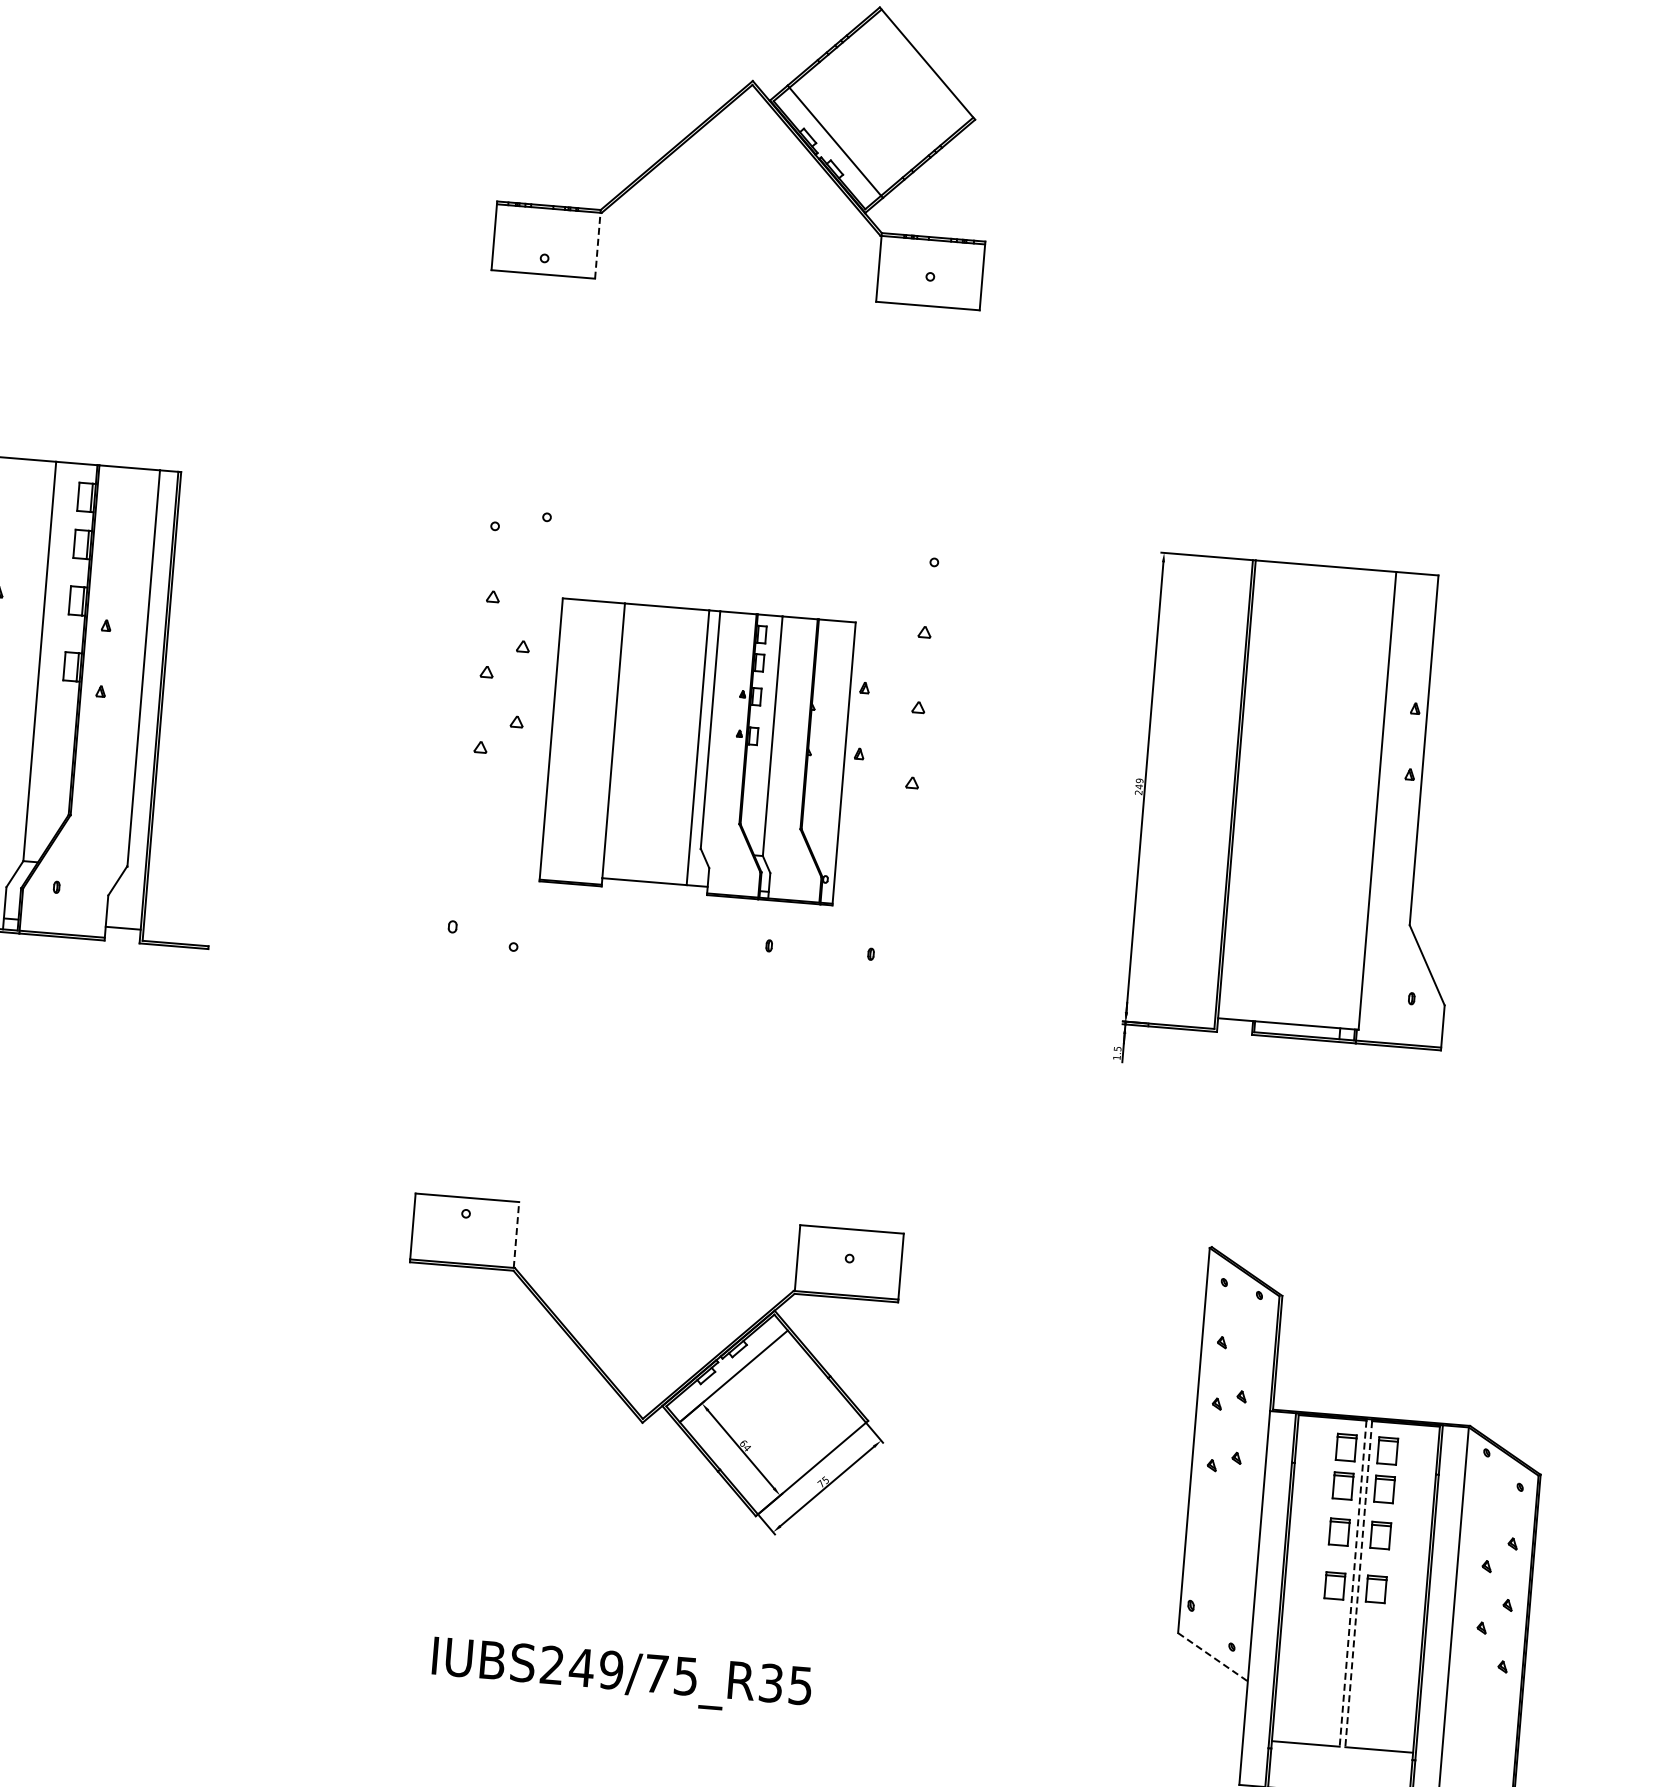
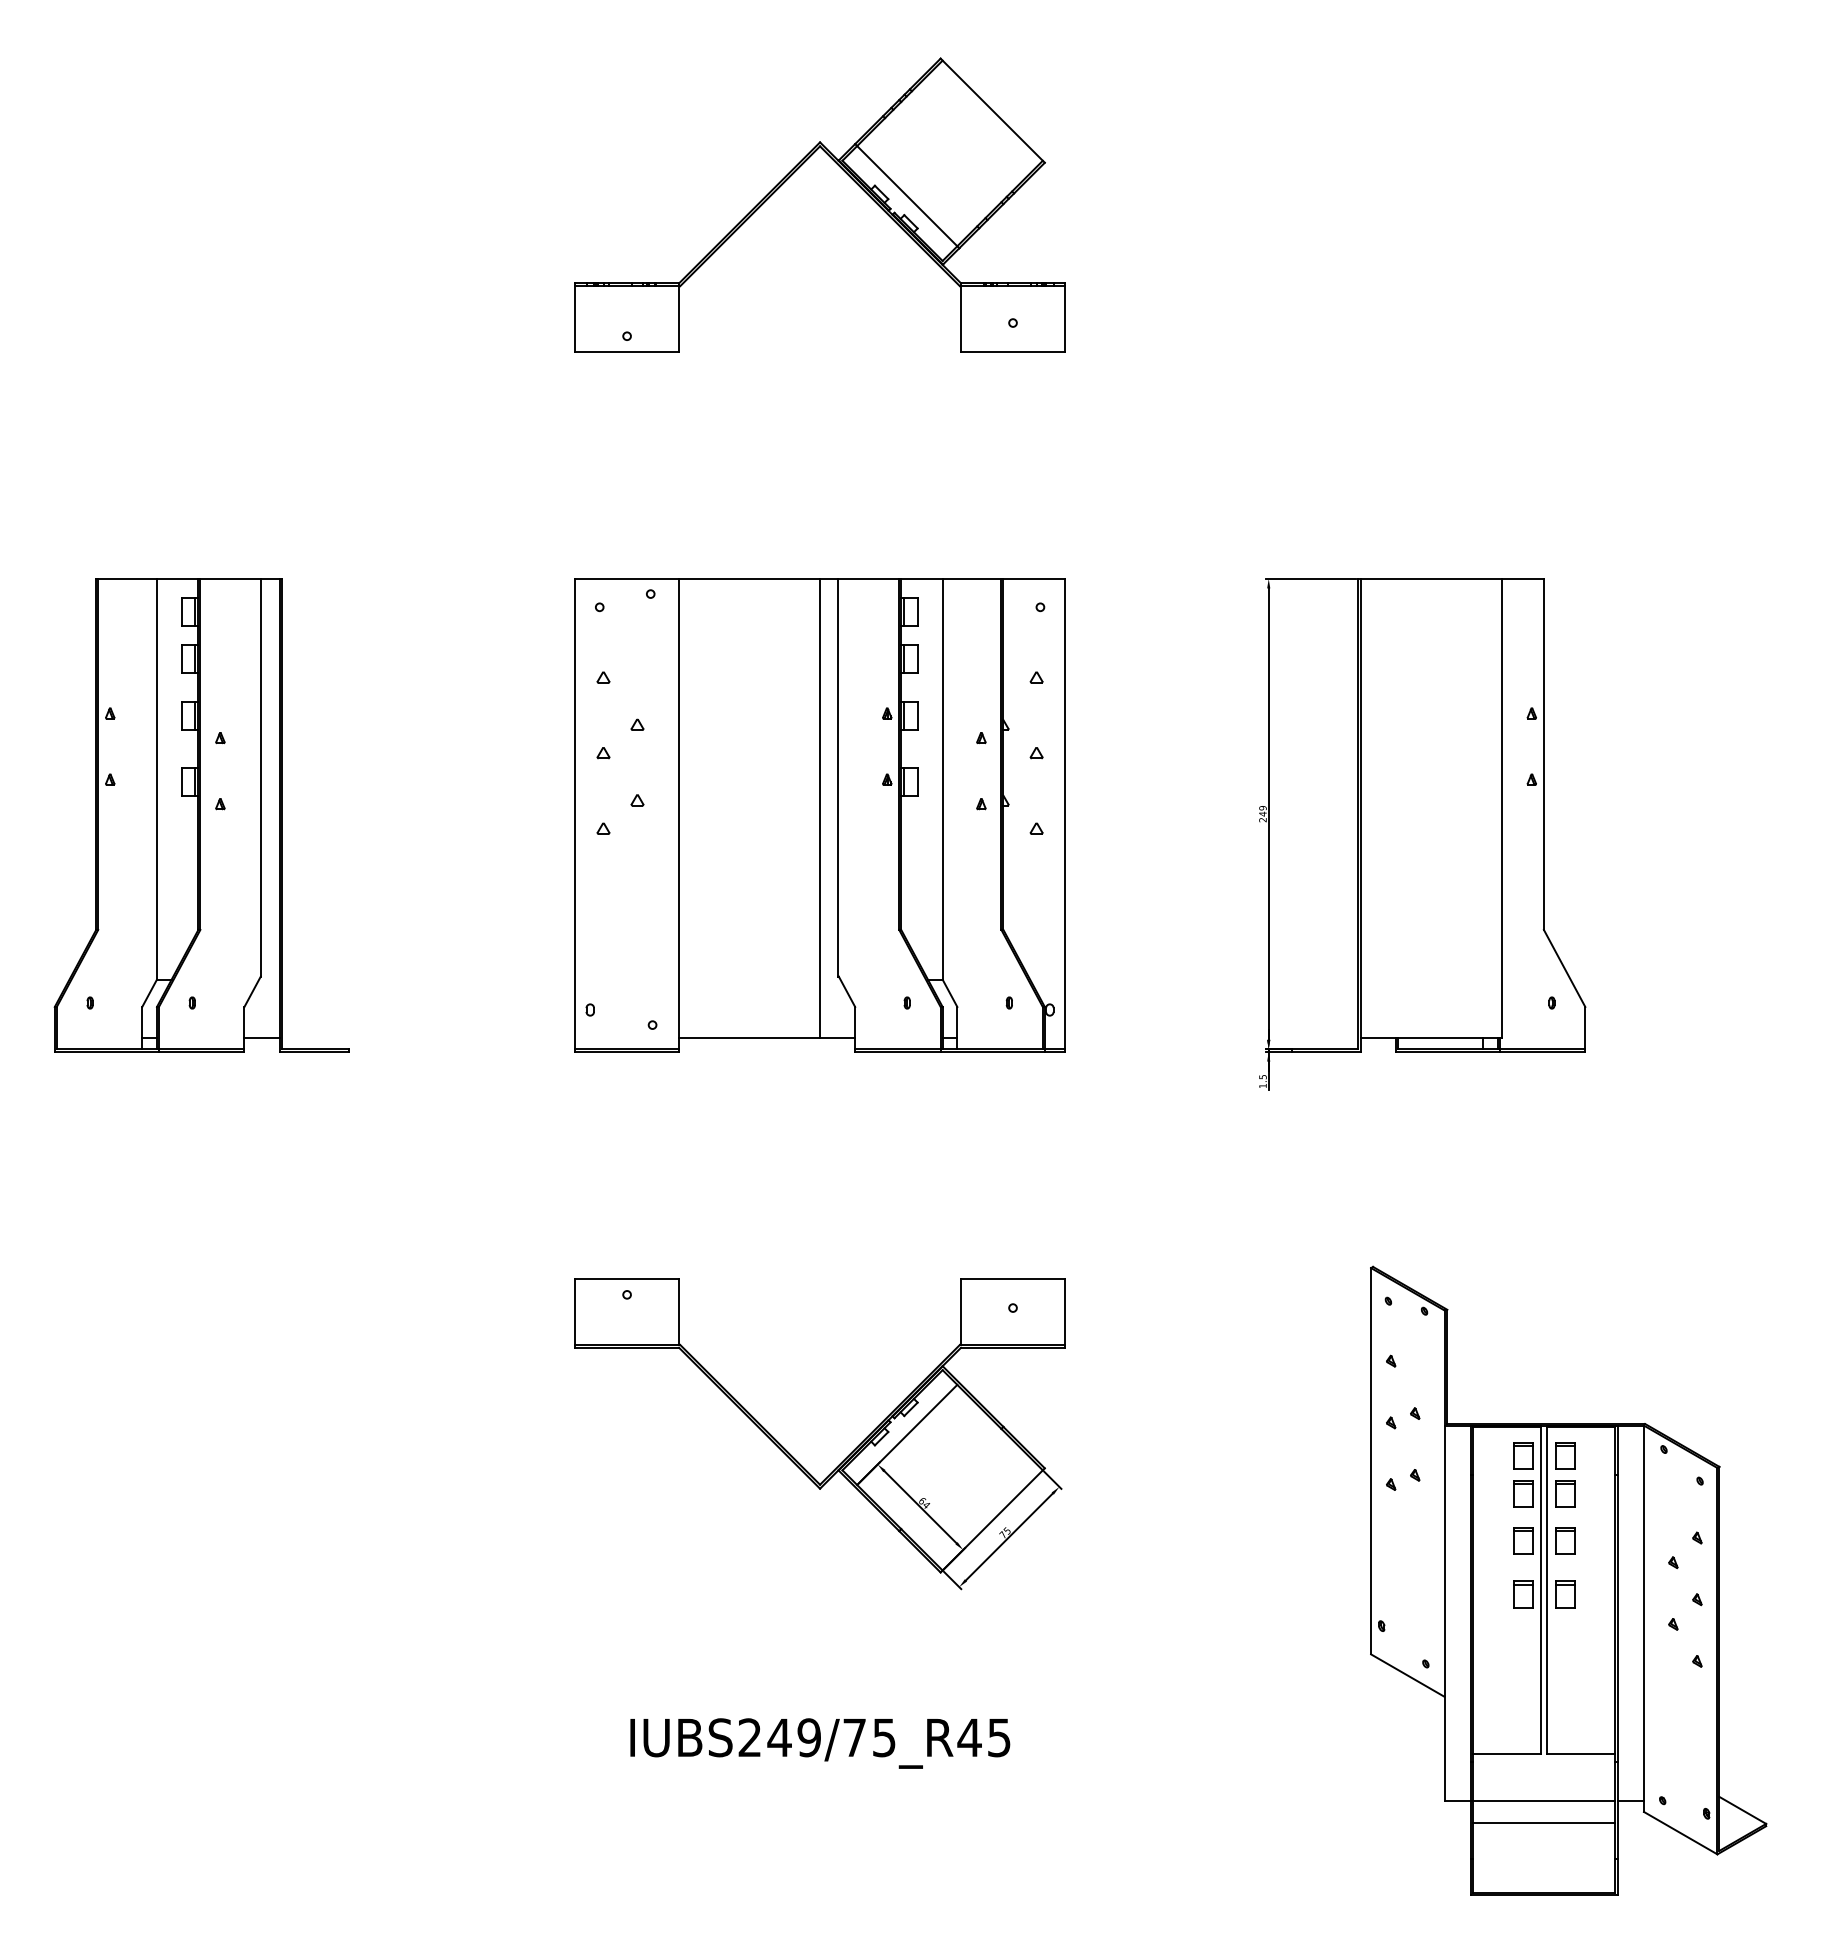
line: (598, 244) -> (679, 317), dashed -> solid
part: (697, 751) -> (819, 815), size x1.67
line: (516, 1234) -> (679, 1311), dashed -> solid
line: (1353, 1583) -> (1541, 1590), dashed -> solid
line: (1359, 1583) -> (1547, 1590), dashed -> solid
line: (1213, 1657) -> (1408, 1675), dashed -> solid
text: (771, 1683) -> (969, 1737), IUBS249/75_R35 -> IUBS249/75_R45

